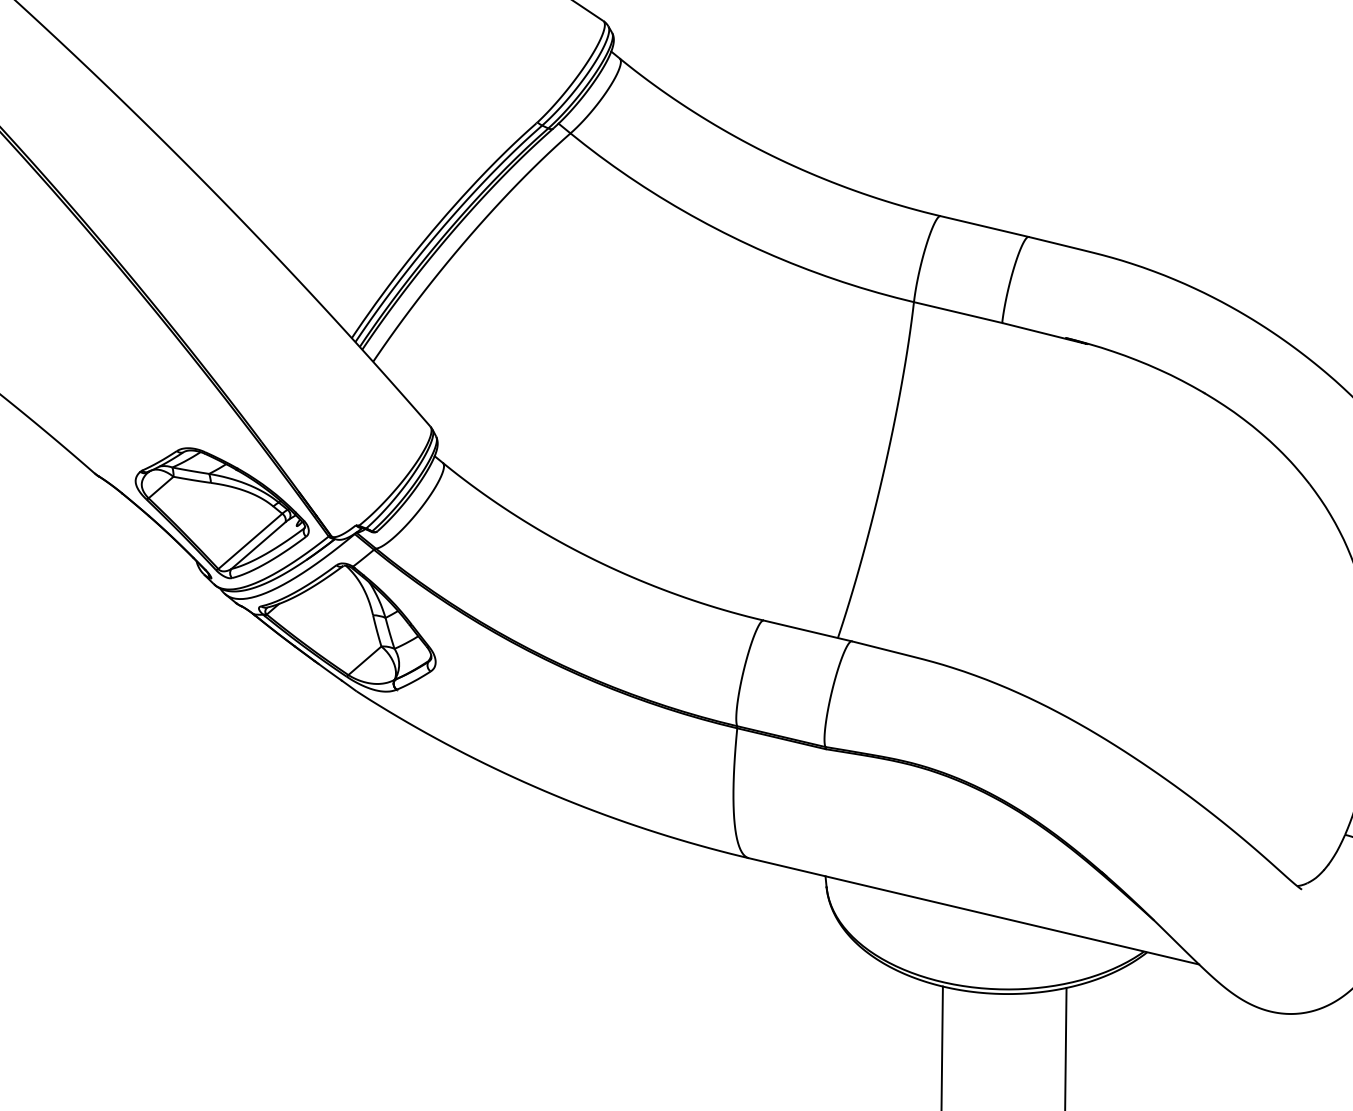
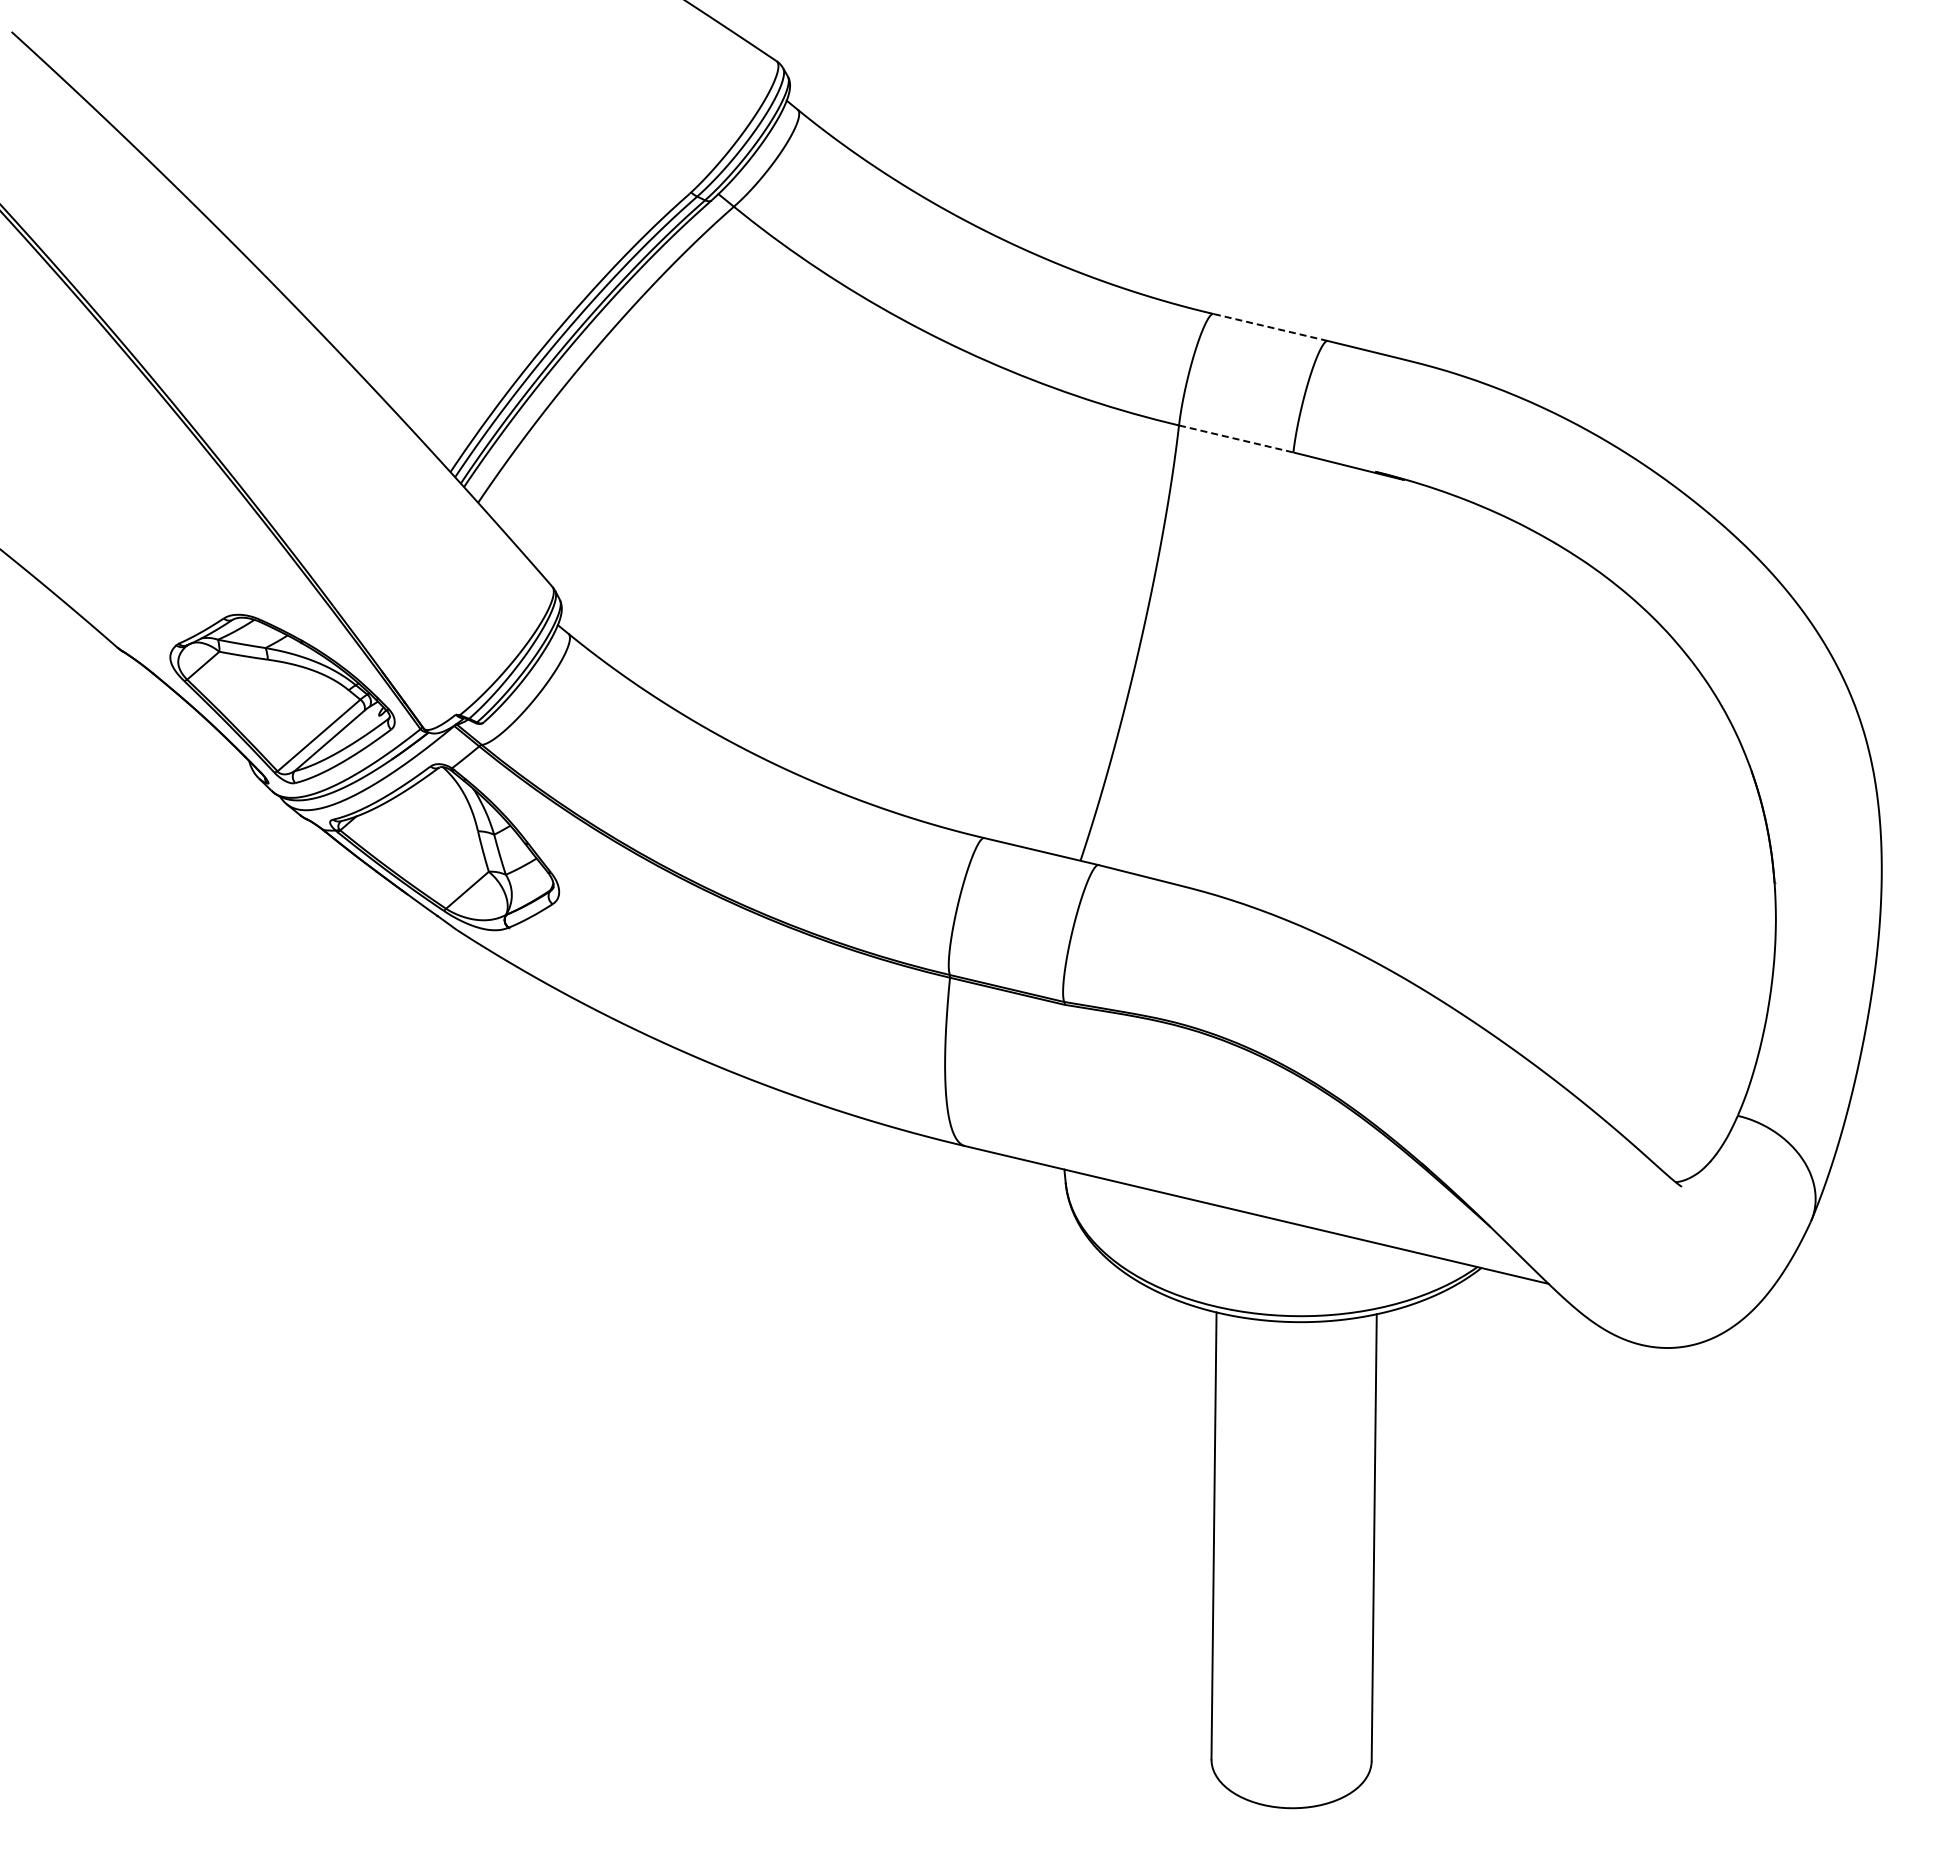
line: (984, 226) -> (1270, 327), solid -> dashed
line: (958, 312) -> (1236, 438), solid -> dashed

